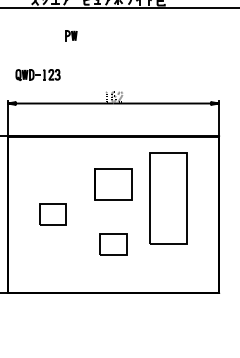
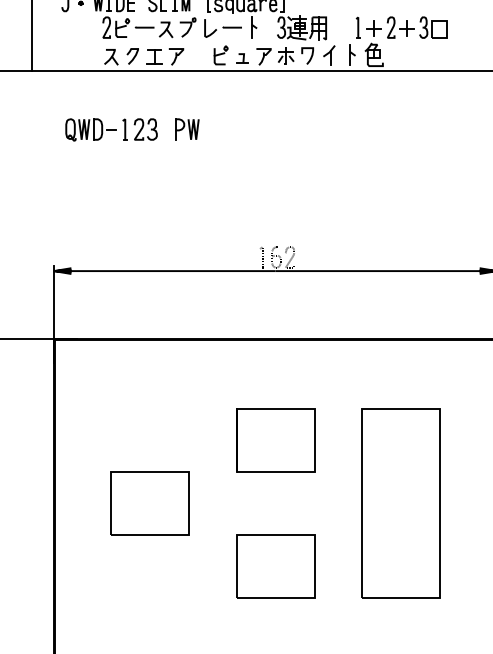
part: (37, 74) -> (110, 128), moved
part: (168, 198) -> (401, 503), moved
part: (53, 214) -> (150, 503), size x1.43
part: (113, 244) -> (275, 566), size x1.43

